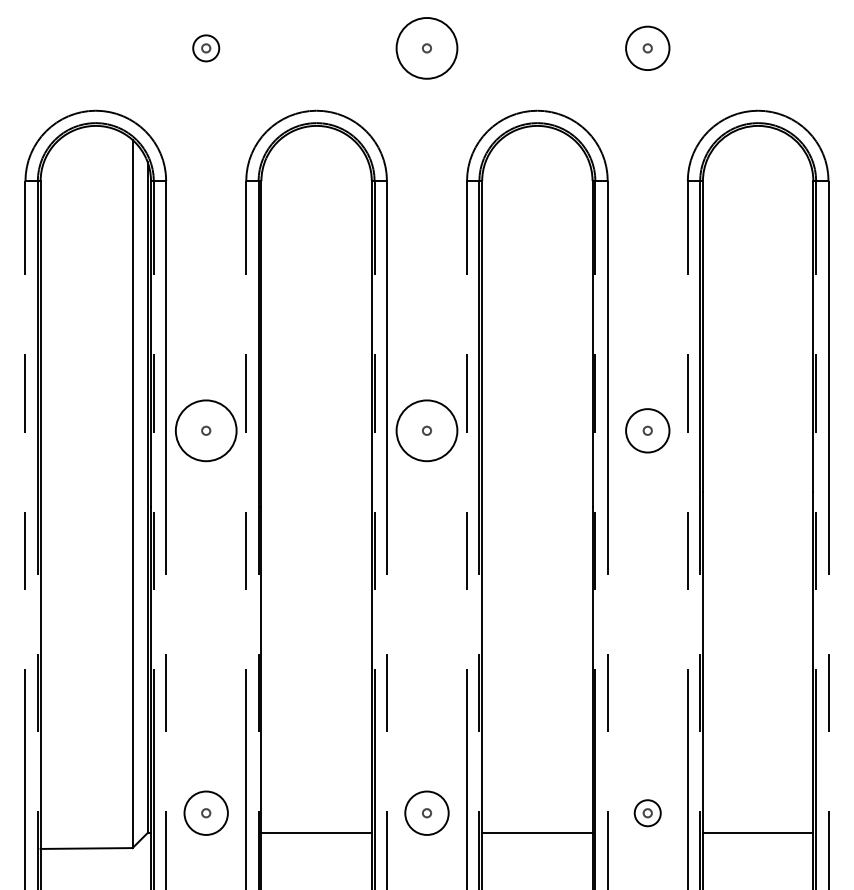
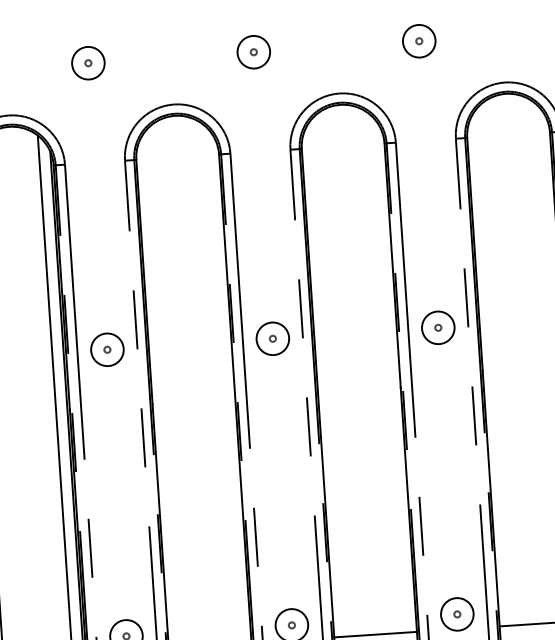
circle: (205, 48) -> (87, 63), size x1.67
circle: (426, 48) -> (253, 52), size x0.71
circle: (205, 430) -> (106, 349), size x0.71
circle: (426, 430) -> (272, 338), size x0.71
circle: (647, 812) -> (457, 613), size x1.67

